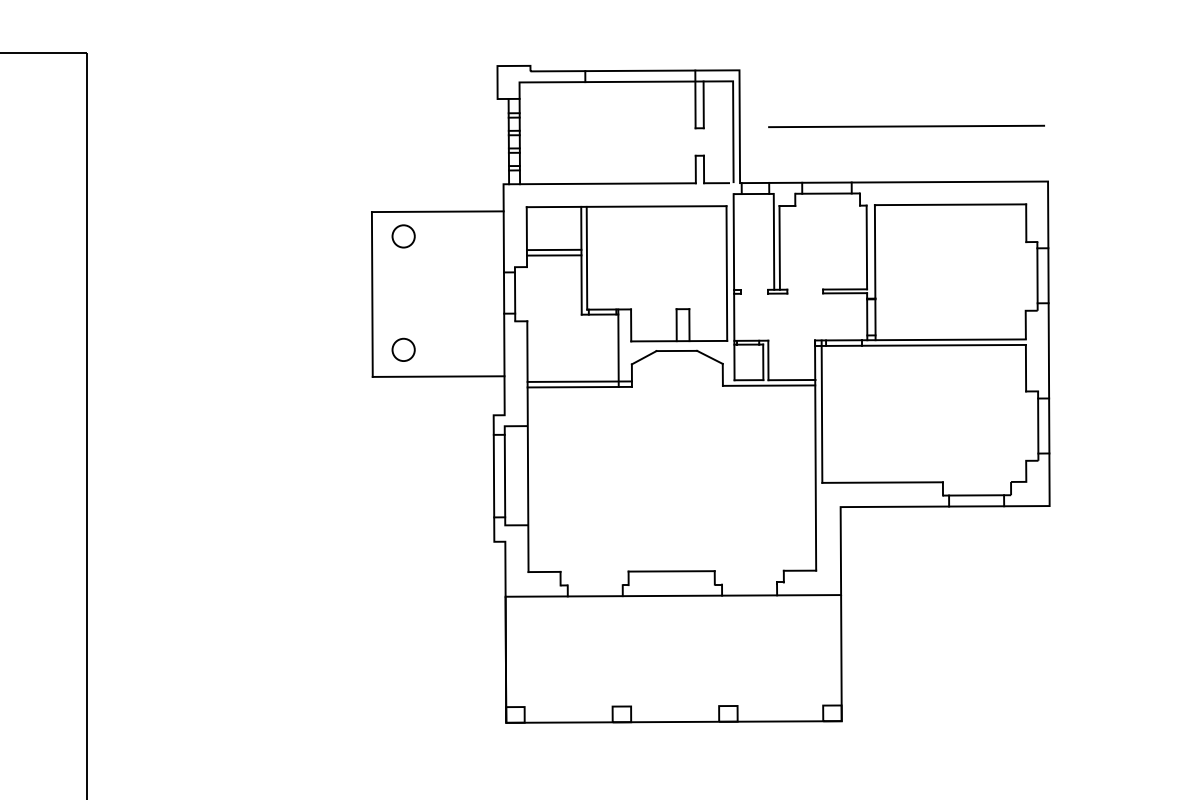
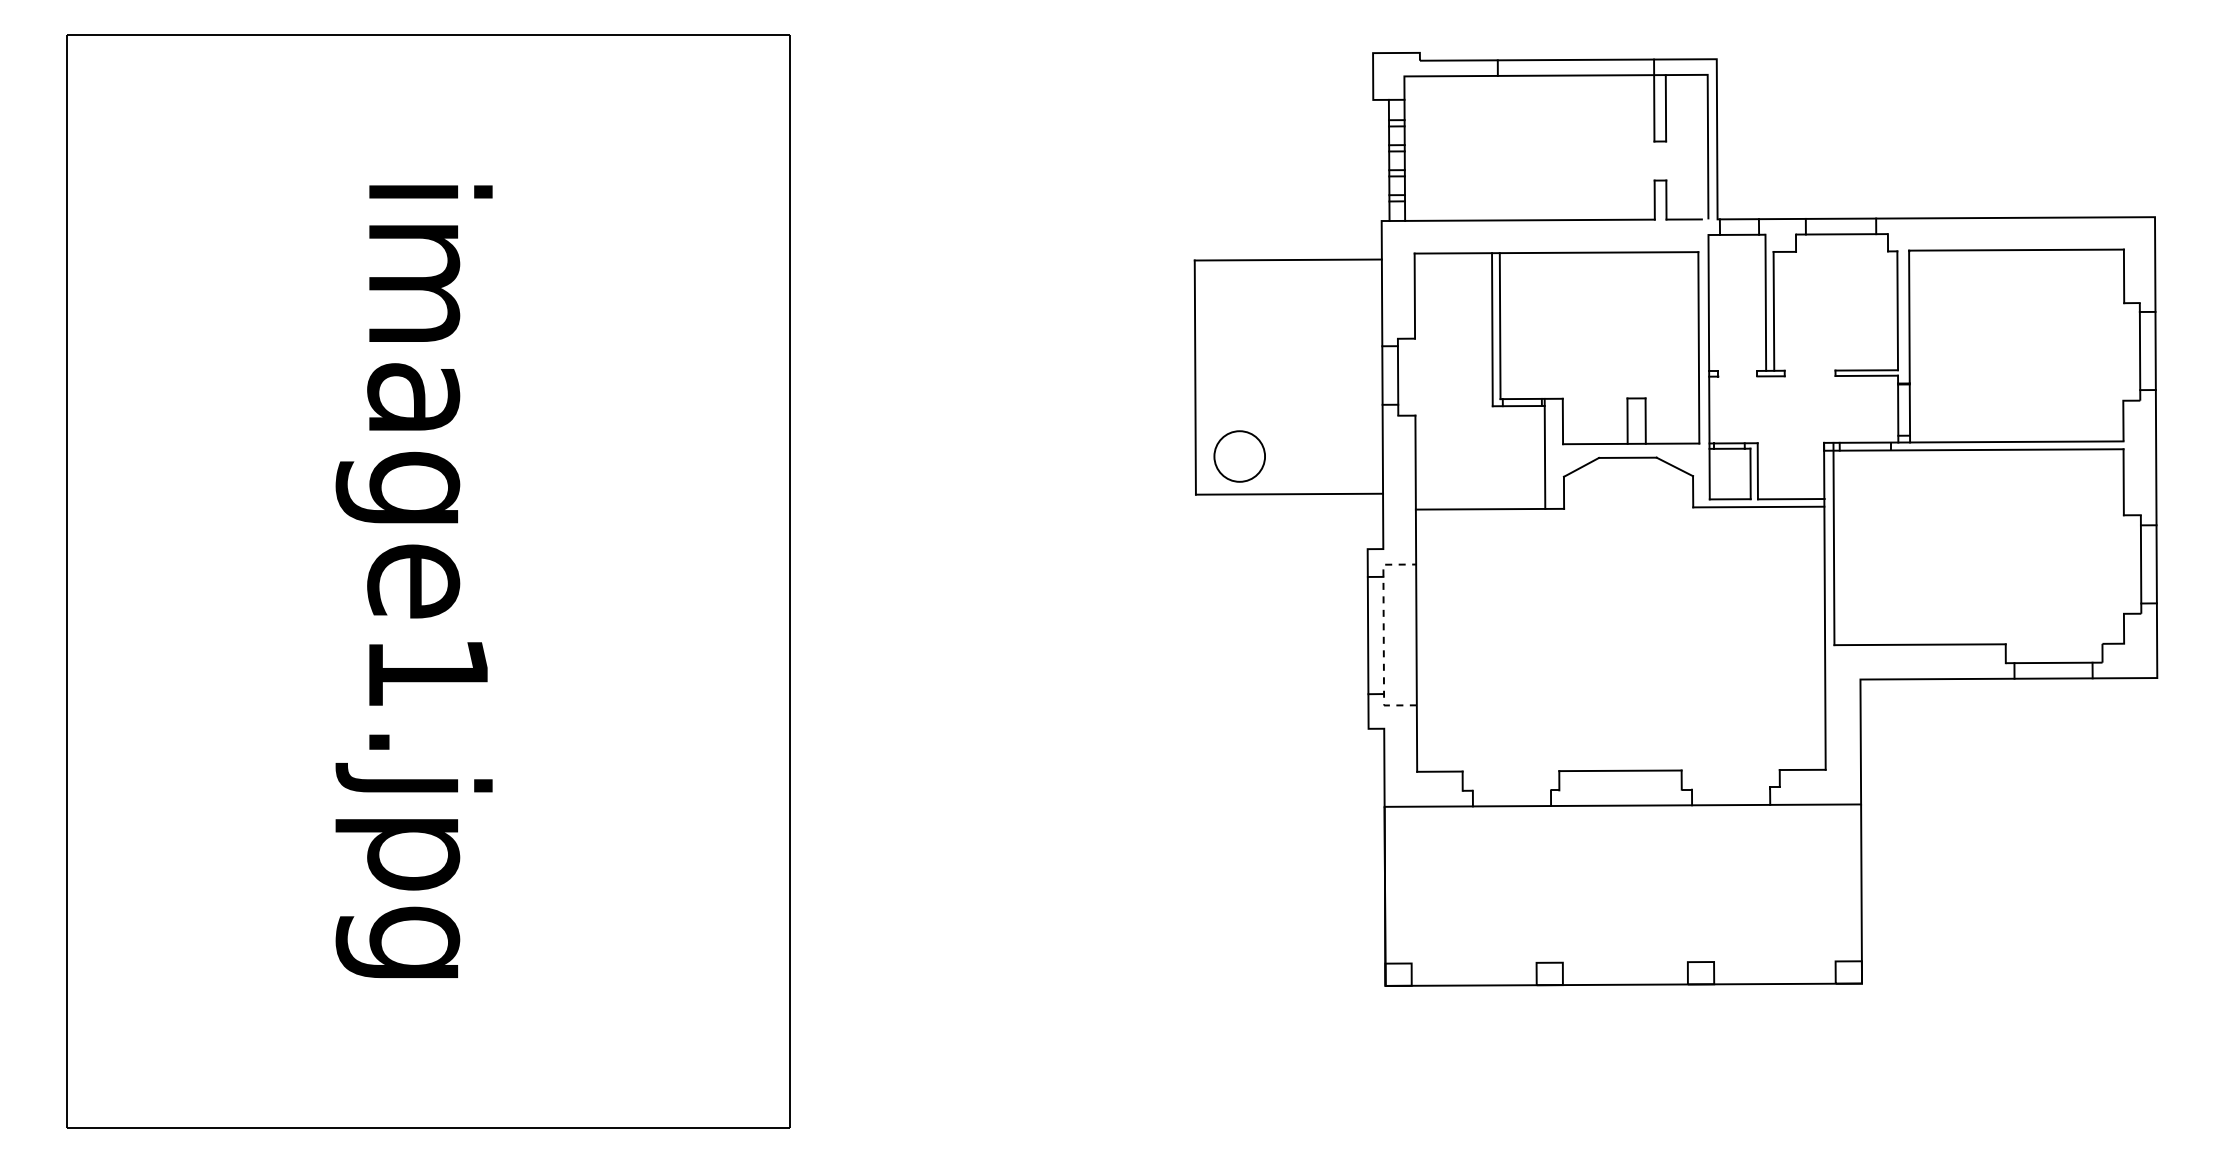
line: (906, 126) -> (1953, 138), removed
circle: (403, 235) -> (1239, 294), removed
line: (554, 250) -> (1453, 314), removed
line: (554, 255) -> (1453, 322), removed
circle: (403, 349) -> (1239, 455), size x1.6
line: (579, 381) -> (1489, 501), removed
line: (504, 475) -> (1383, 634), solid -> dashed

